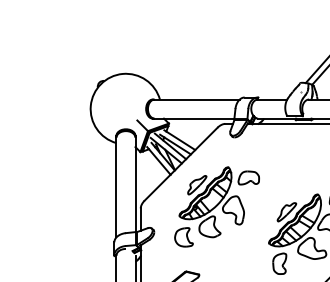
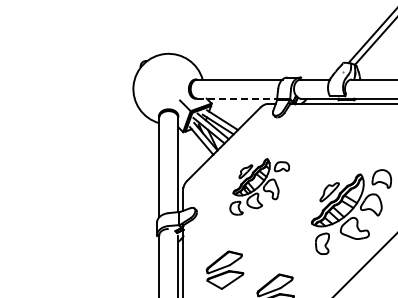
line: (194, 118) -> (237, 98), solid -> dashed
part: (216, 206) -> (259, 186), size x0.7

